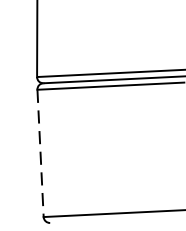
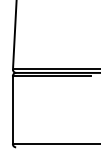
line: (39, 154) -> (12, 110), dashed -> solid

